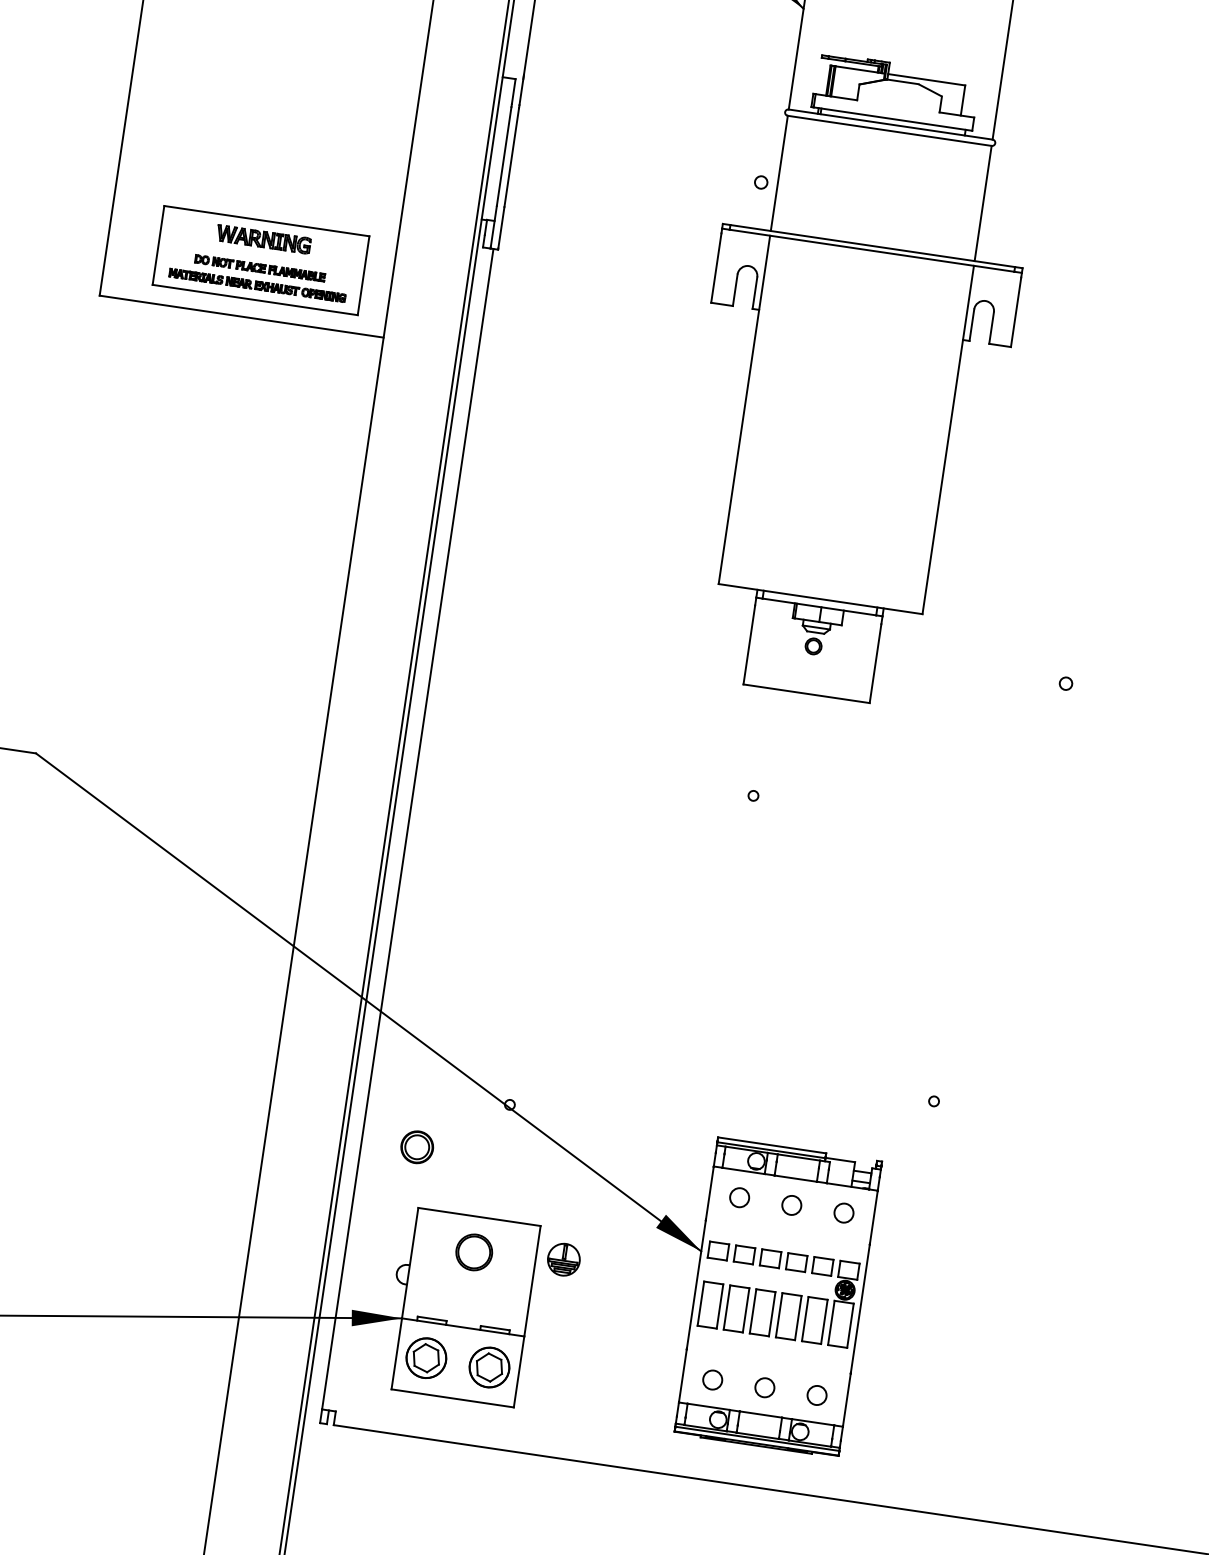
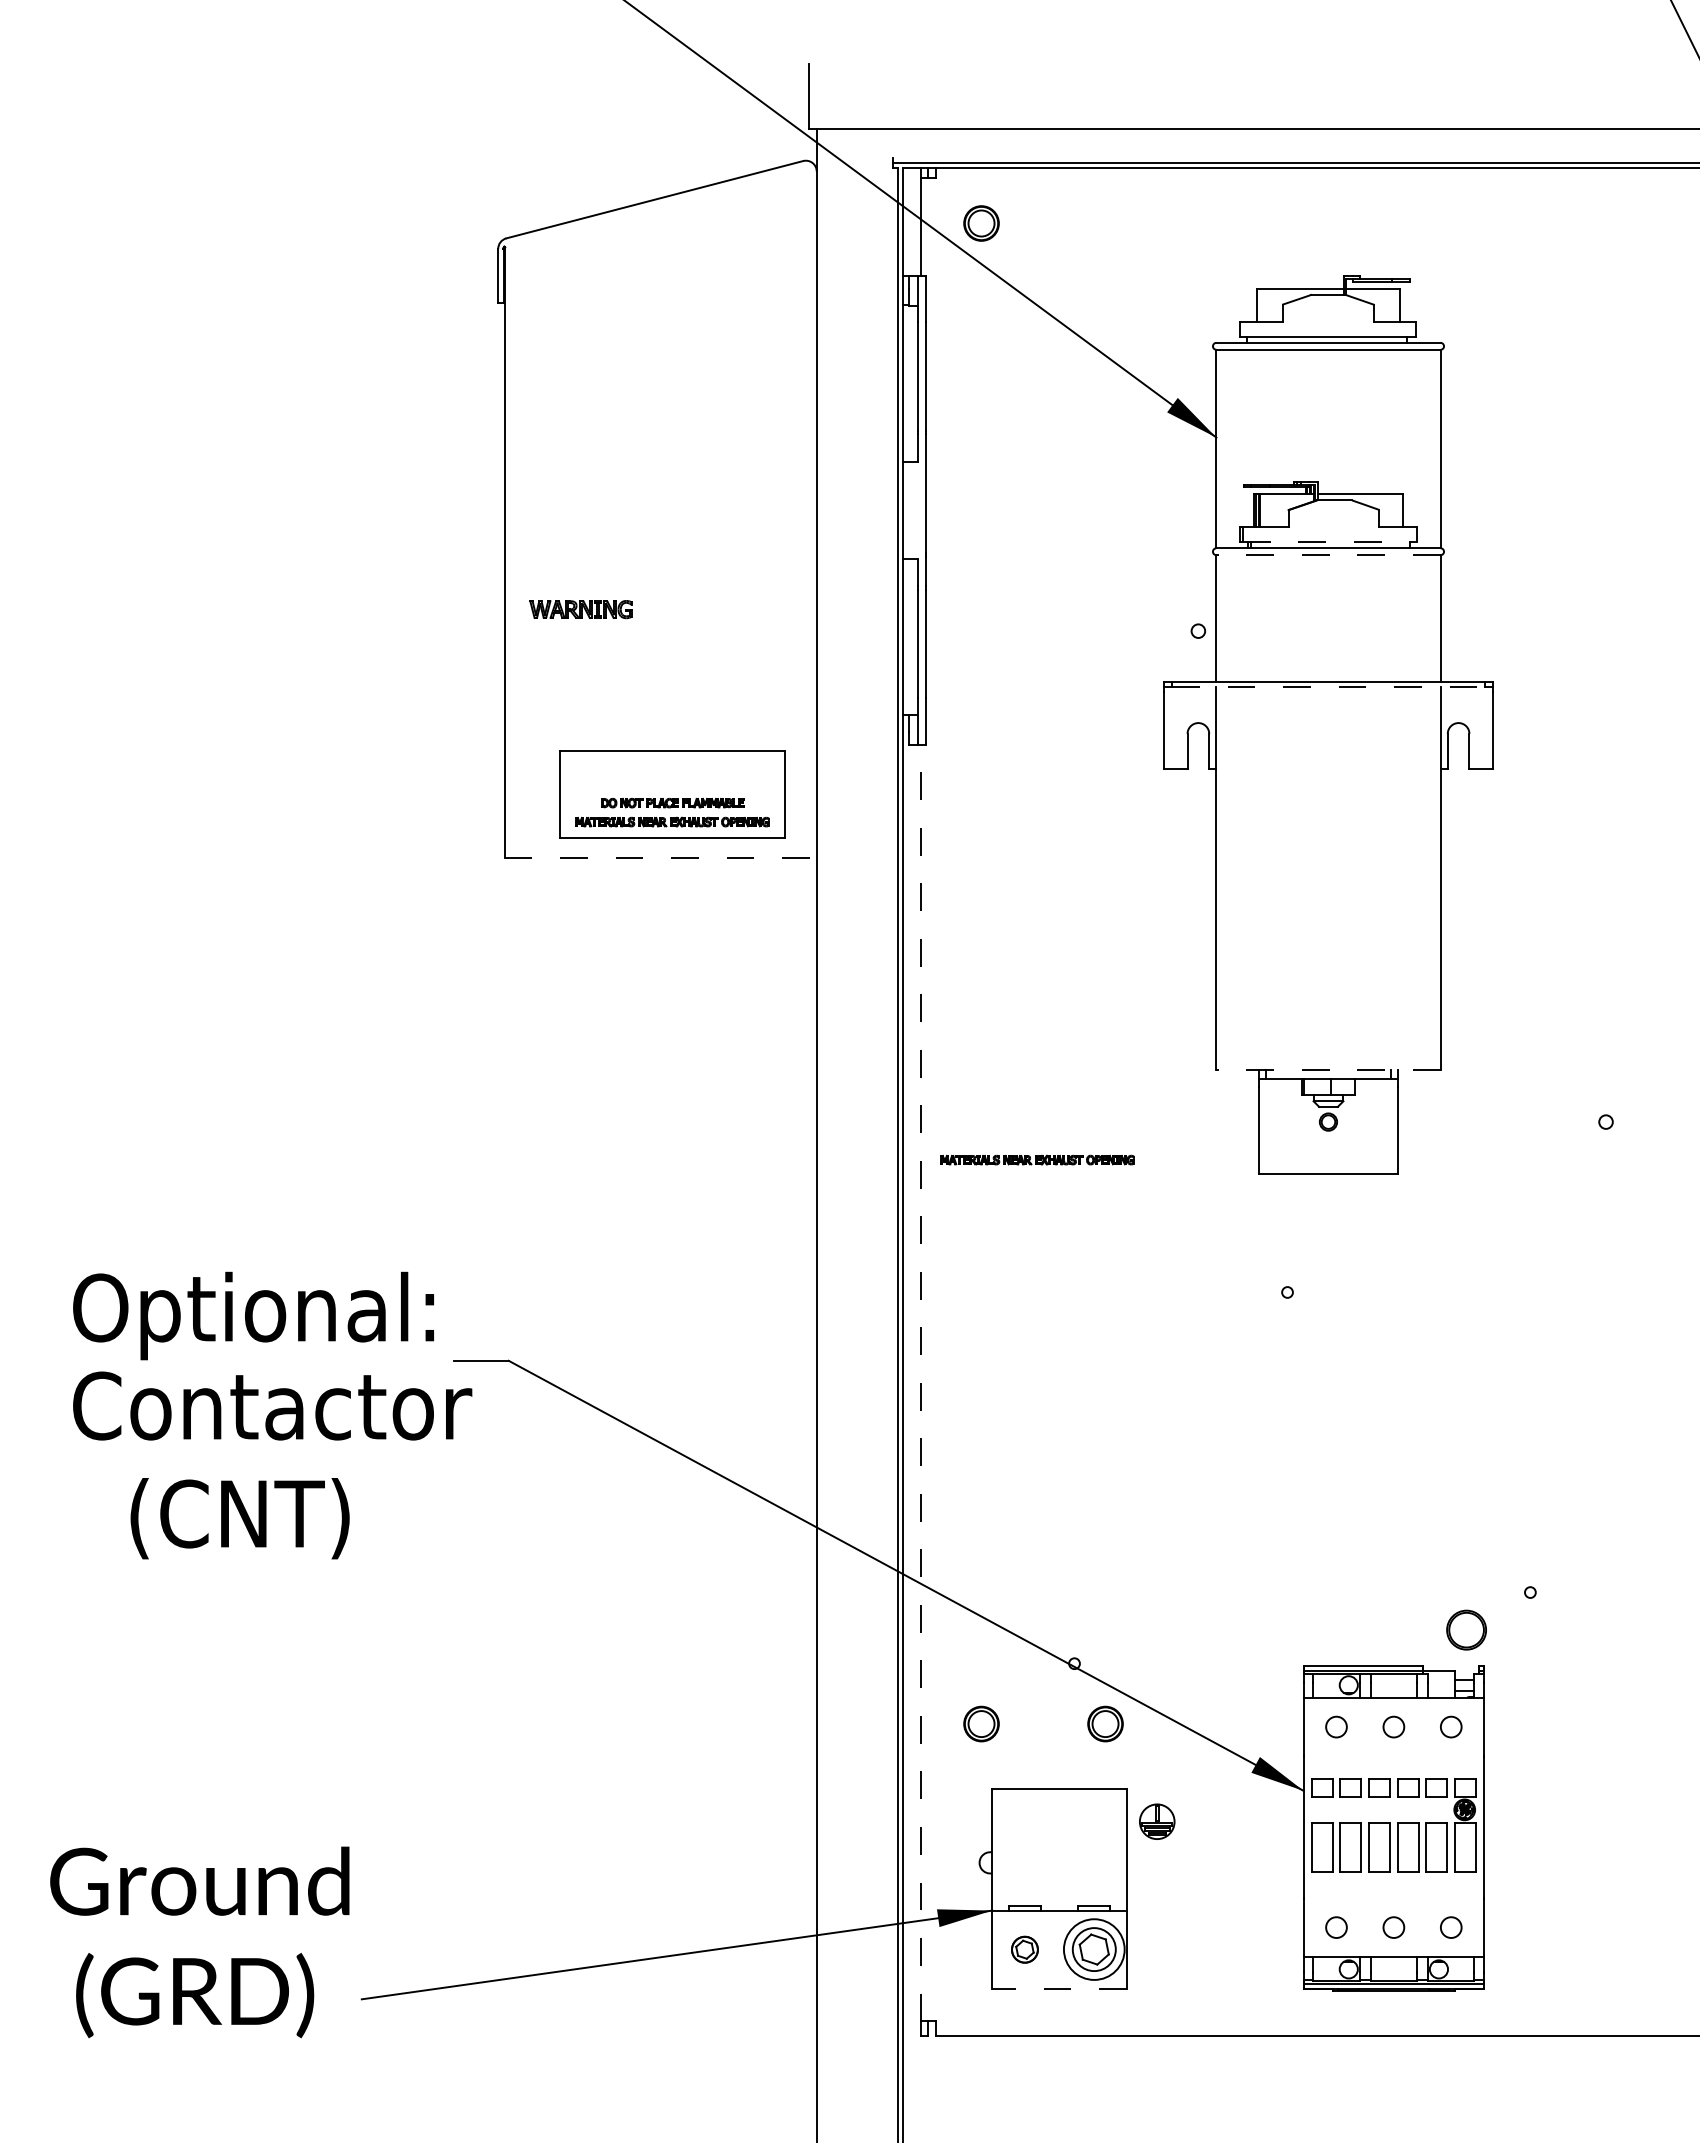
line: (893, 119) -> (1330, 542), solid -> dashed
line: (889, 131) -> (1328, 555), solid -> dashed
part: (263, 239) -> (580, 609), moved
line: (872, 251) -> (1329, 687), solid -> dashed
line: (242, 317) -> (661, 858), solid -> dashed
line: (820, 599) -> (1328, 1070), solid -> dashed
part: (543, 641) -> (1037, 1159), added
line: (407, 828) -> (920, 1382), solid -> dashed
part: (530, 1163) -> (1105, 1723), added
part: (474, 1251) -> (1466, 1629), moved
part: (426, 1358) -> (1024, 1949), size x0.6
circle: (488, 1367) -> (1093, 1949), size x1.4
line: (452, 1398) -> (1059, 1988), solid -> dashed

